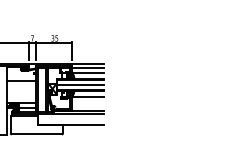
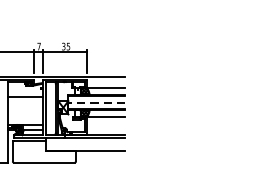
line: (87, 67) -> (105, 81), removed
line: (80, 84) -> (97, 102), solid -> dashed

